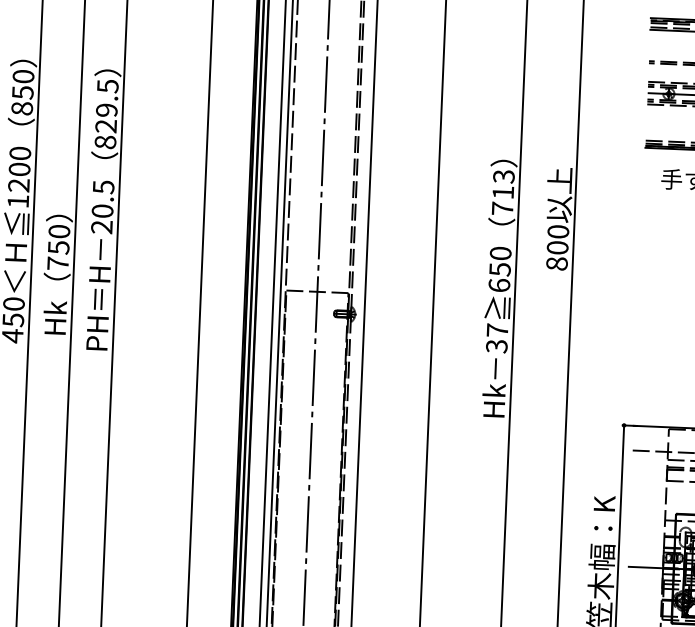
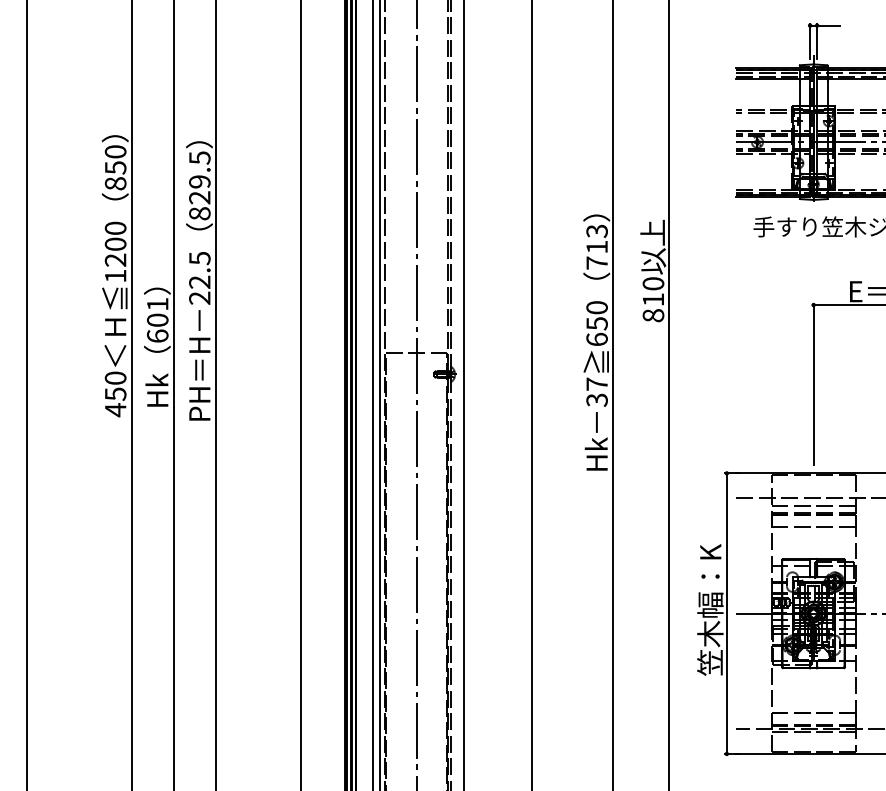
text: (102, 210) -> (199, 281), 20.5 -> 22.5
text: (58, 246) -> (157, 319), 750 -> 601
text: (557, 247) -> (653, 299), 800 -> 810

